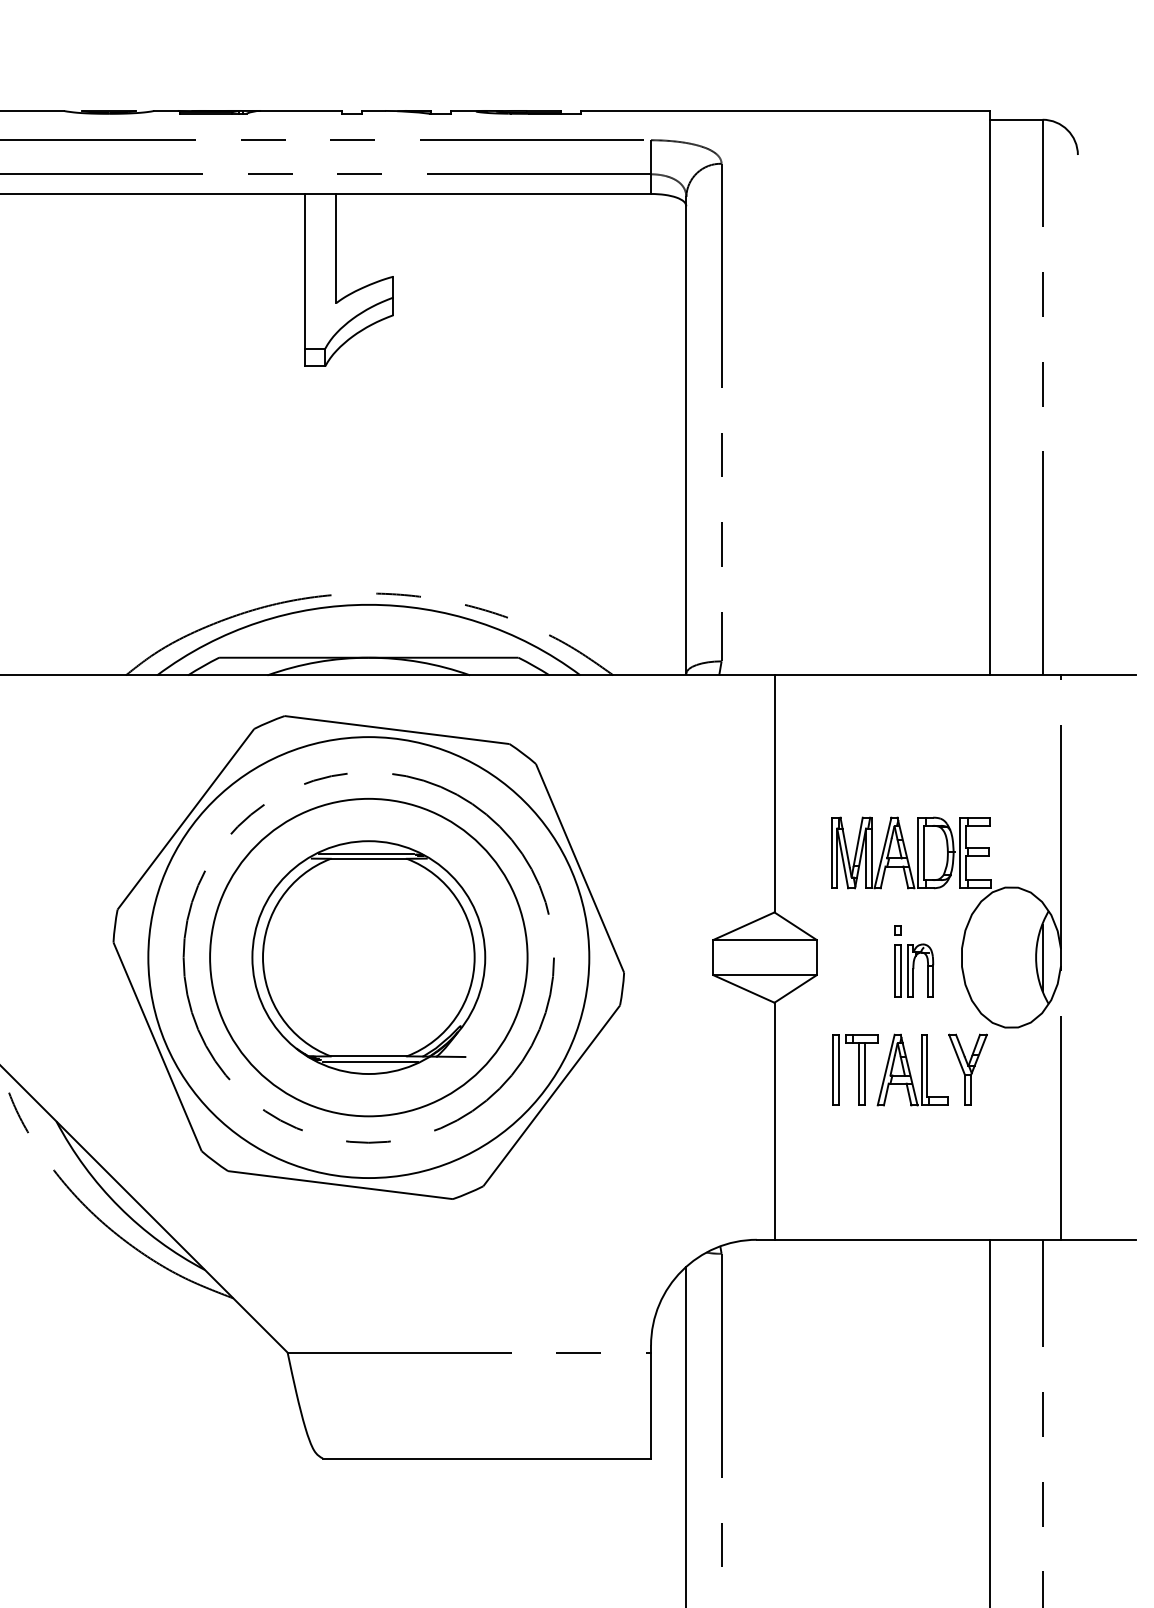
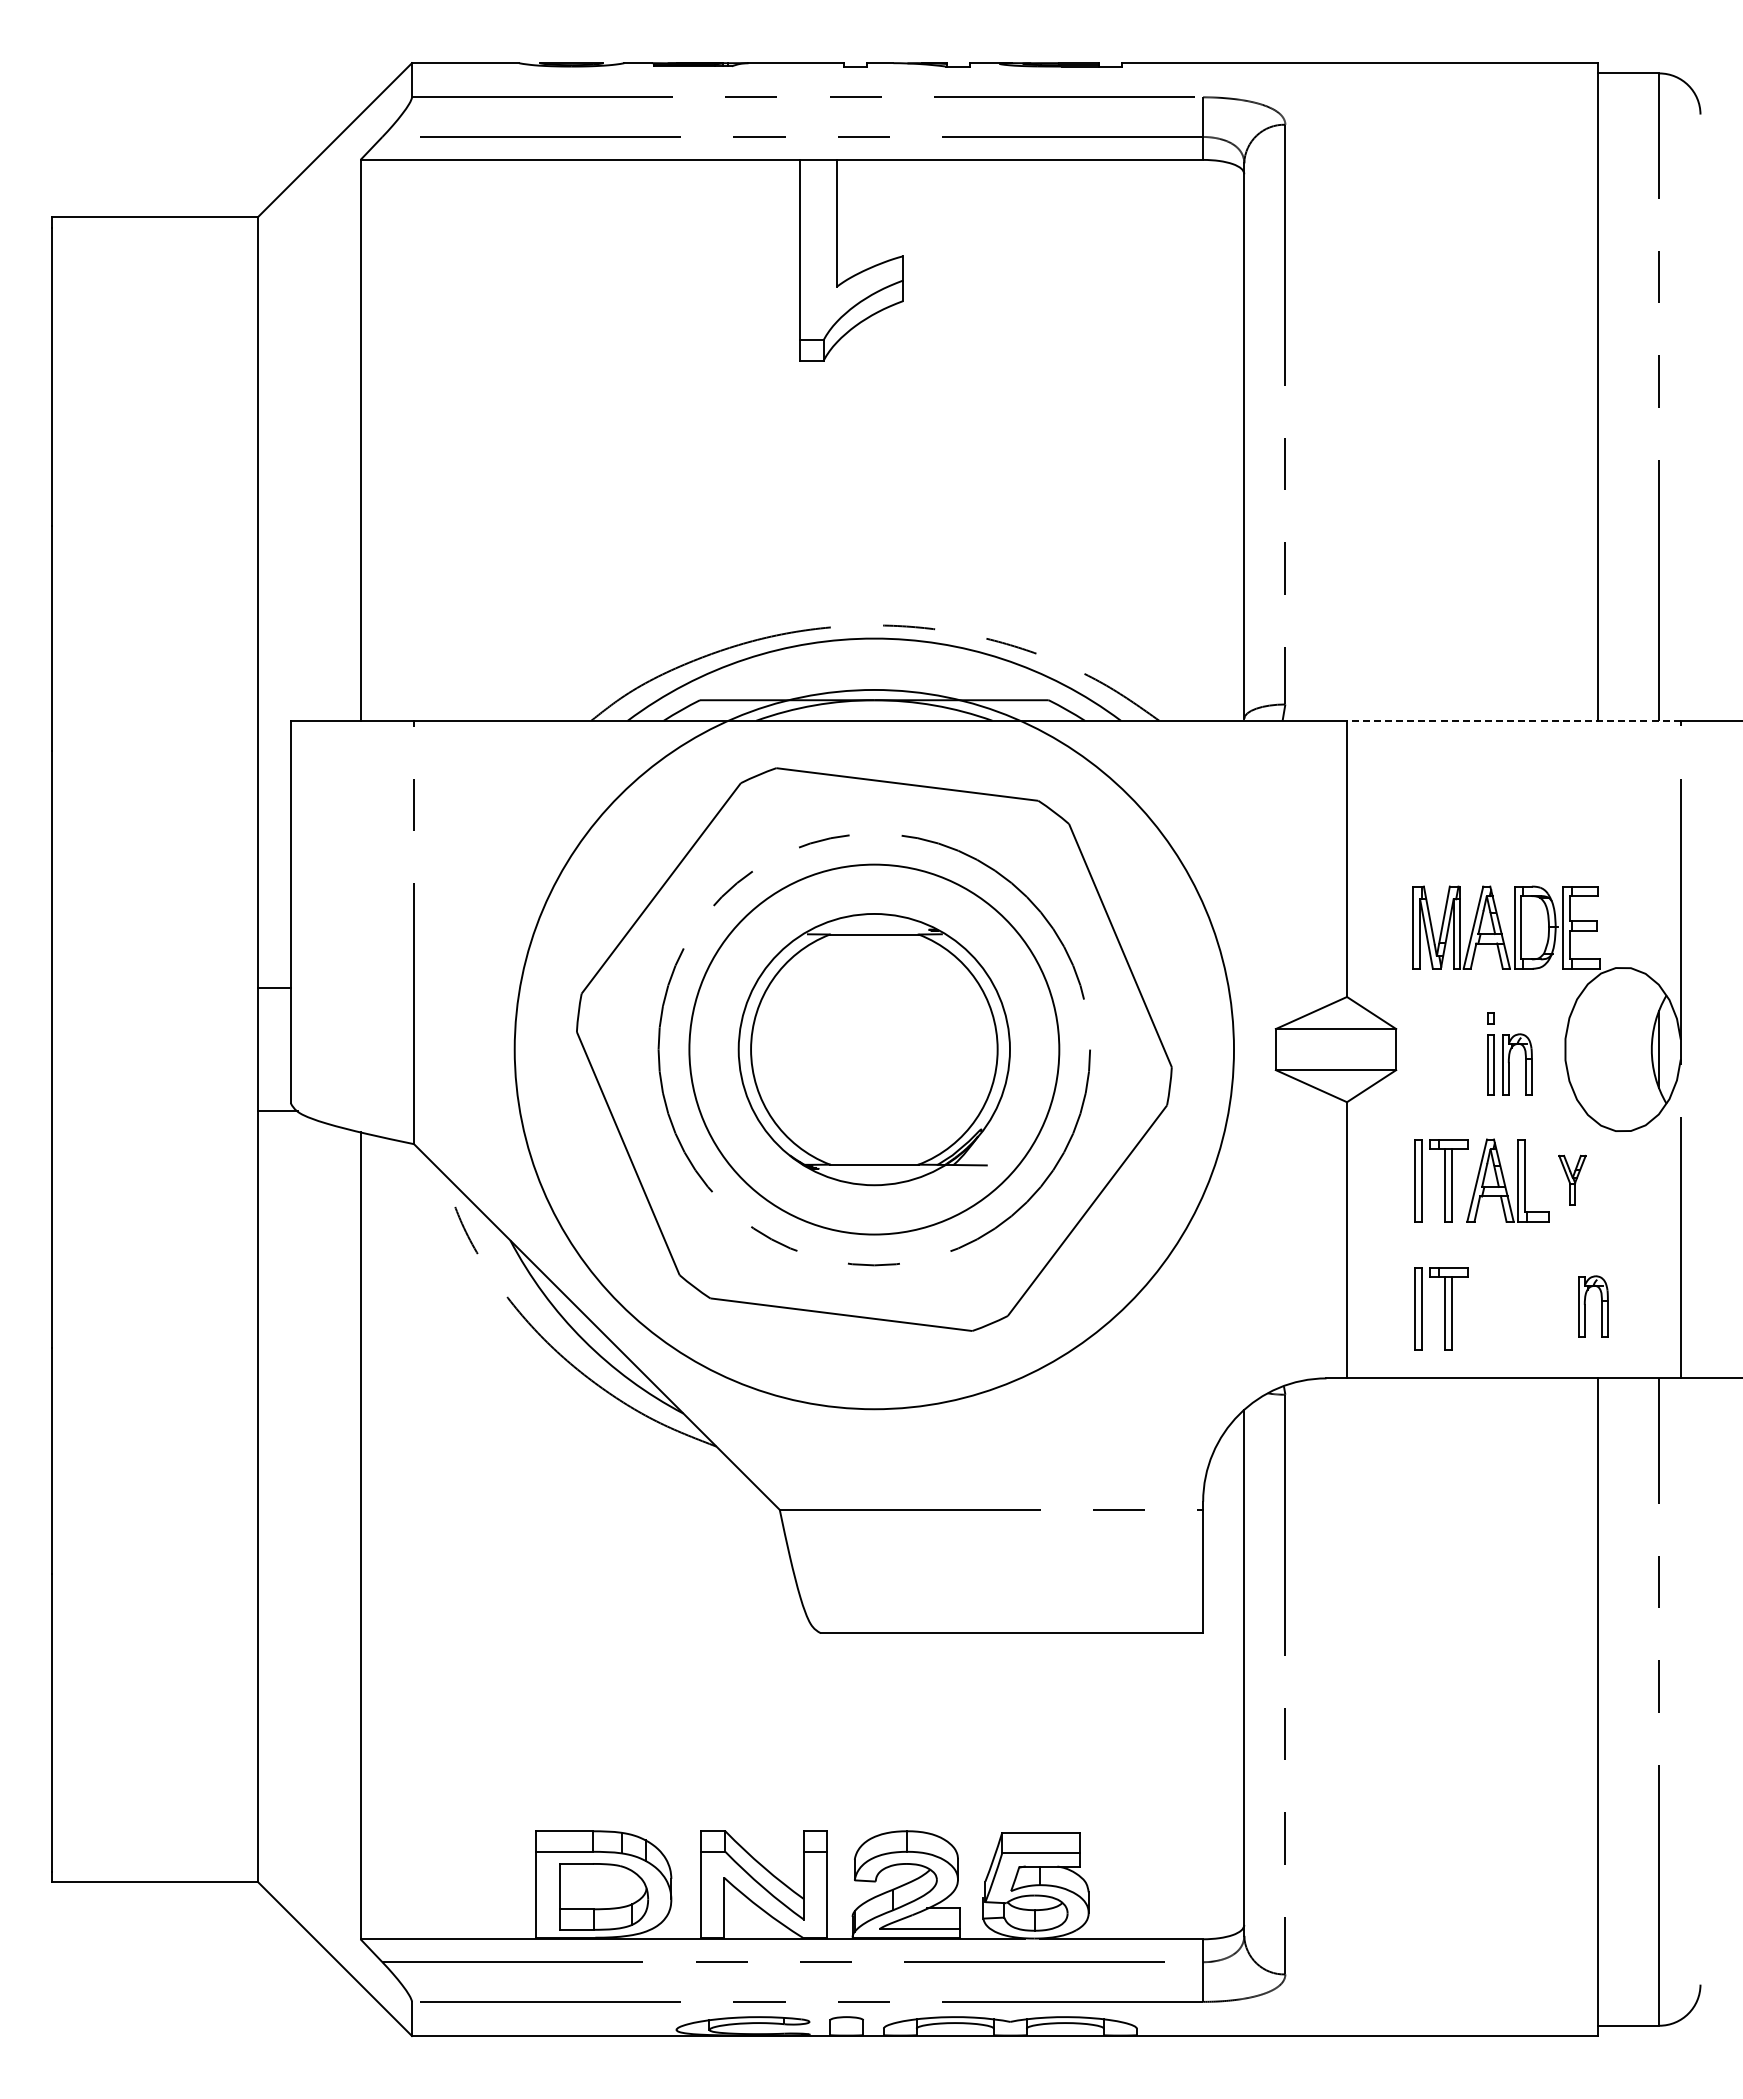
line: (917, 675) -> (1513, 720), solid -> dashed
line: (366, 853) -> (871, 928), removed
circle: (368, 957) -> (874, 1049), size x1.4
line: (370, 1061) -> (876, 1170), removed
part: (968, 1069) -> (1572, 1180), size x0.6
part: (979, 1178) -> (1585, 1306), added
part: (855, 1179) -> (1441, 1308), added

